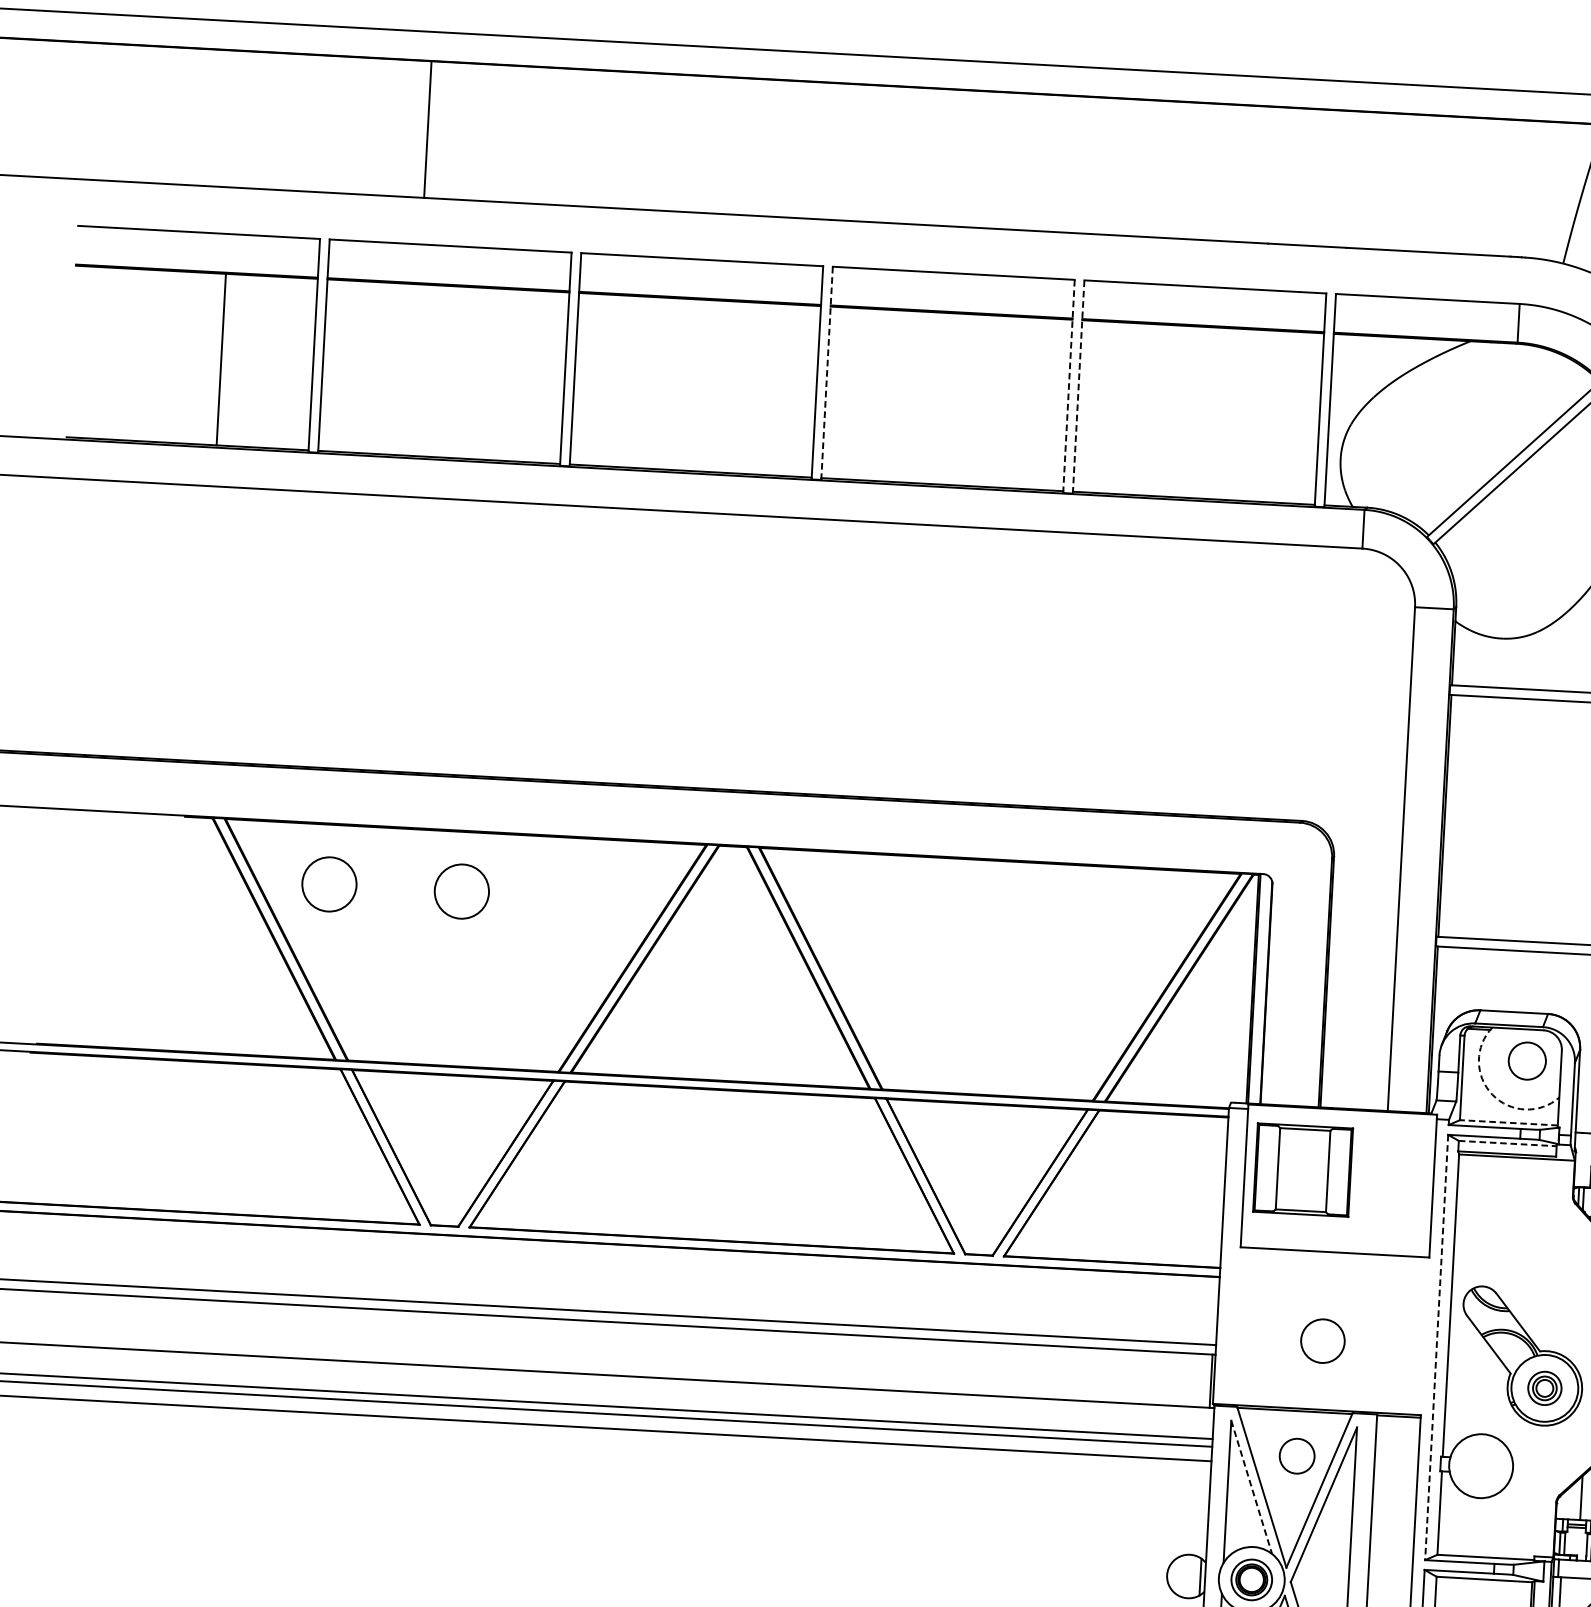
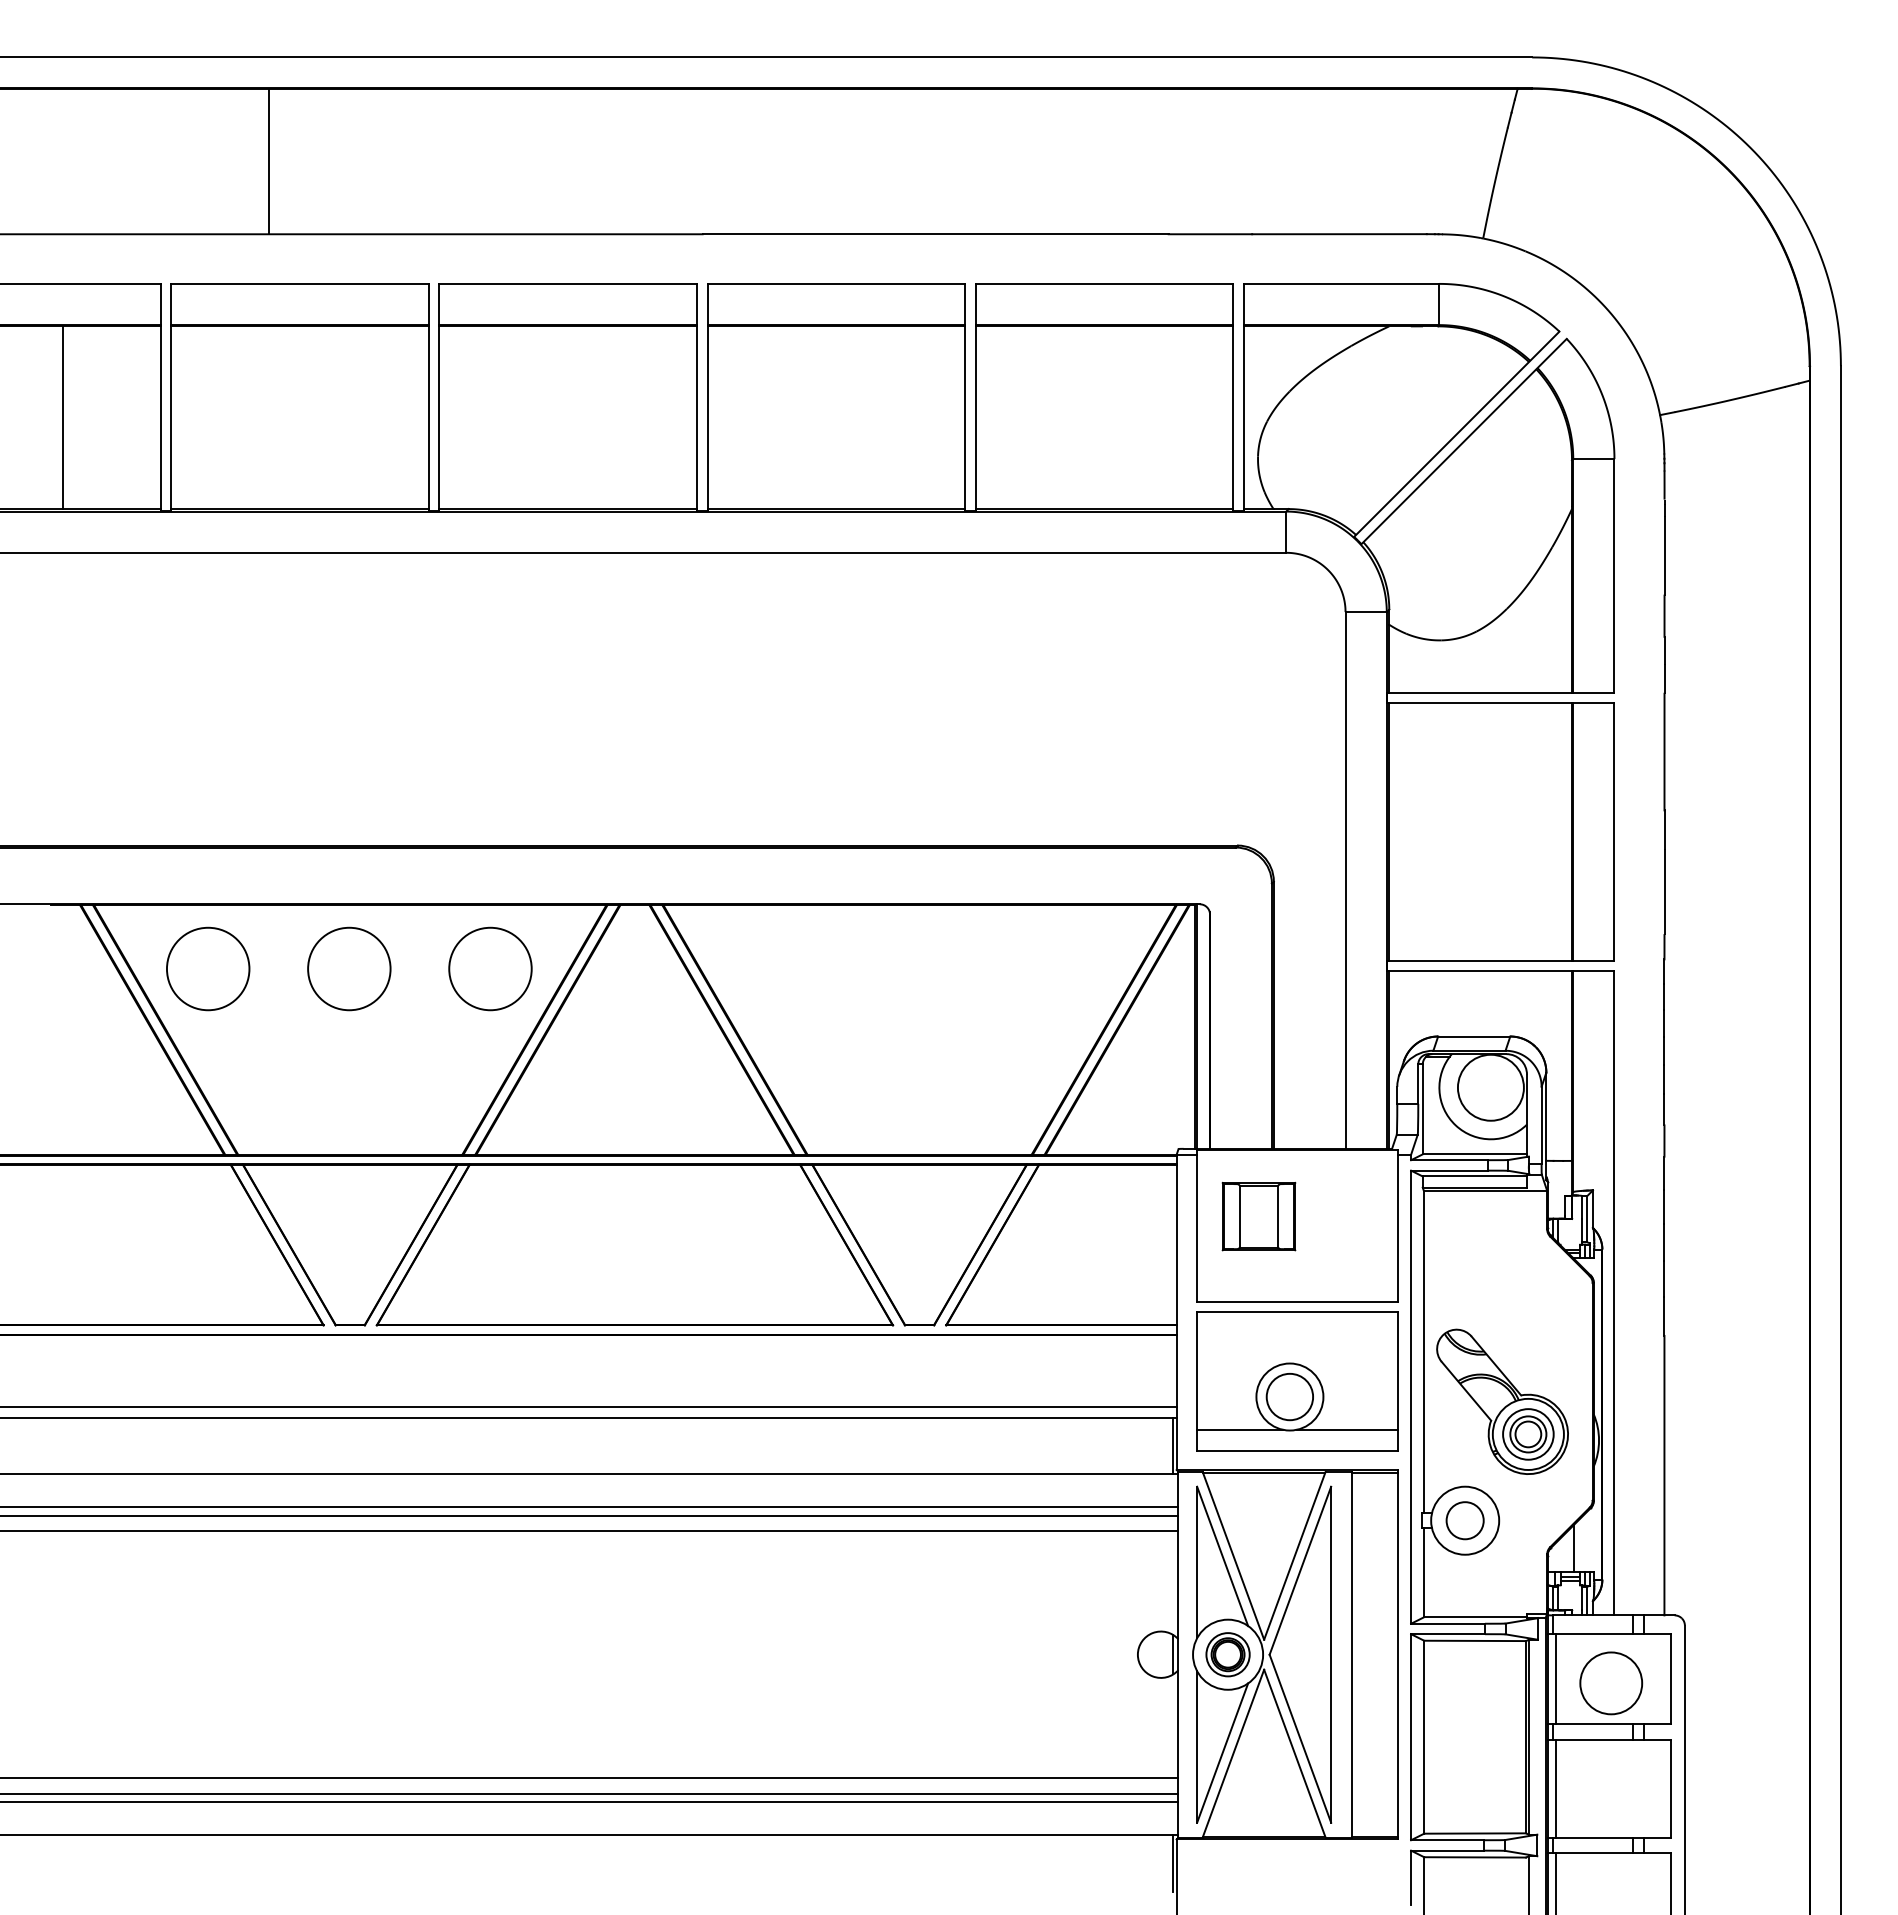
line: (827, 373) -> (707, 397), dashed -> solid
line: (1069, 386) -> (965, 397), dashed -> solid
line: (1078, 387) -> (975, 397), dashed -> solid
circle: (329, 883) -> (208, 968), size x1.43
circle: (462, 891) -> (349, 968), size x1.43
circle: (594, 898) -> (490, 968), added
circle: (1526, 1060) -> (1490, 1087), size x1.67
arc: (1492, 1094) -> (1455, 1125), dashed -> solid
line: (1508, 1122) -> (1474, 1154), dashed -> solid
line: (1508, 1143) -> (1475, 1176), dashed -> solid
part: (1302, 1170) -> (1258, 1216), size x0.71
part: (1330, 1326) -> (1297, 1381), added
line: (1437, 1347) -> (1411, 1397), dashed -> solid
part: (1544, 1388) -> (1528, 1434), size x1.43
circle: (1296, 1455) -> (1464, 1520), moved
line: (1251, 1487) -> (1222, 1556), dashed -> solid

